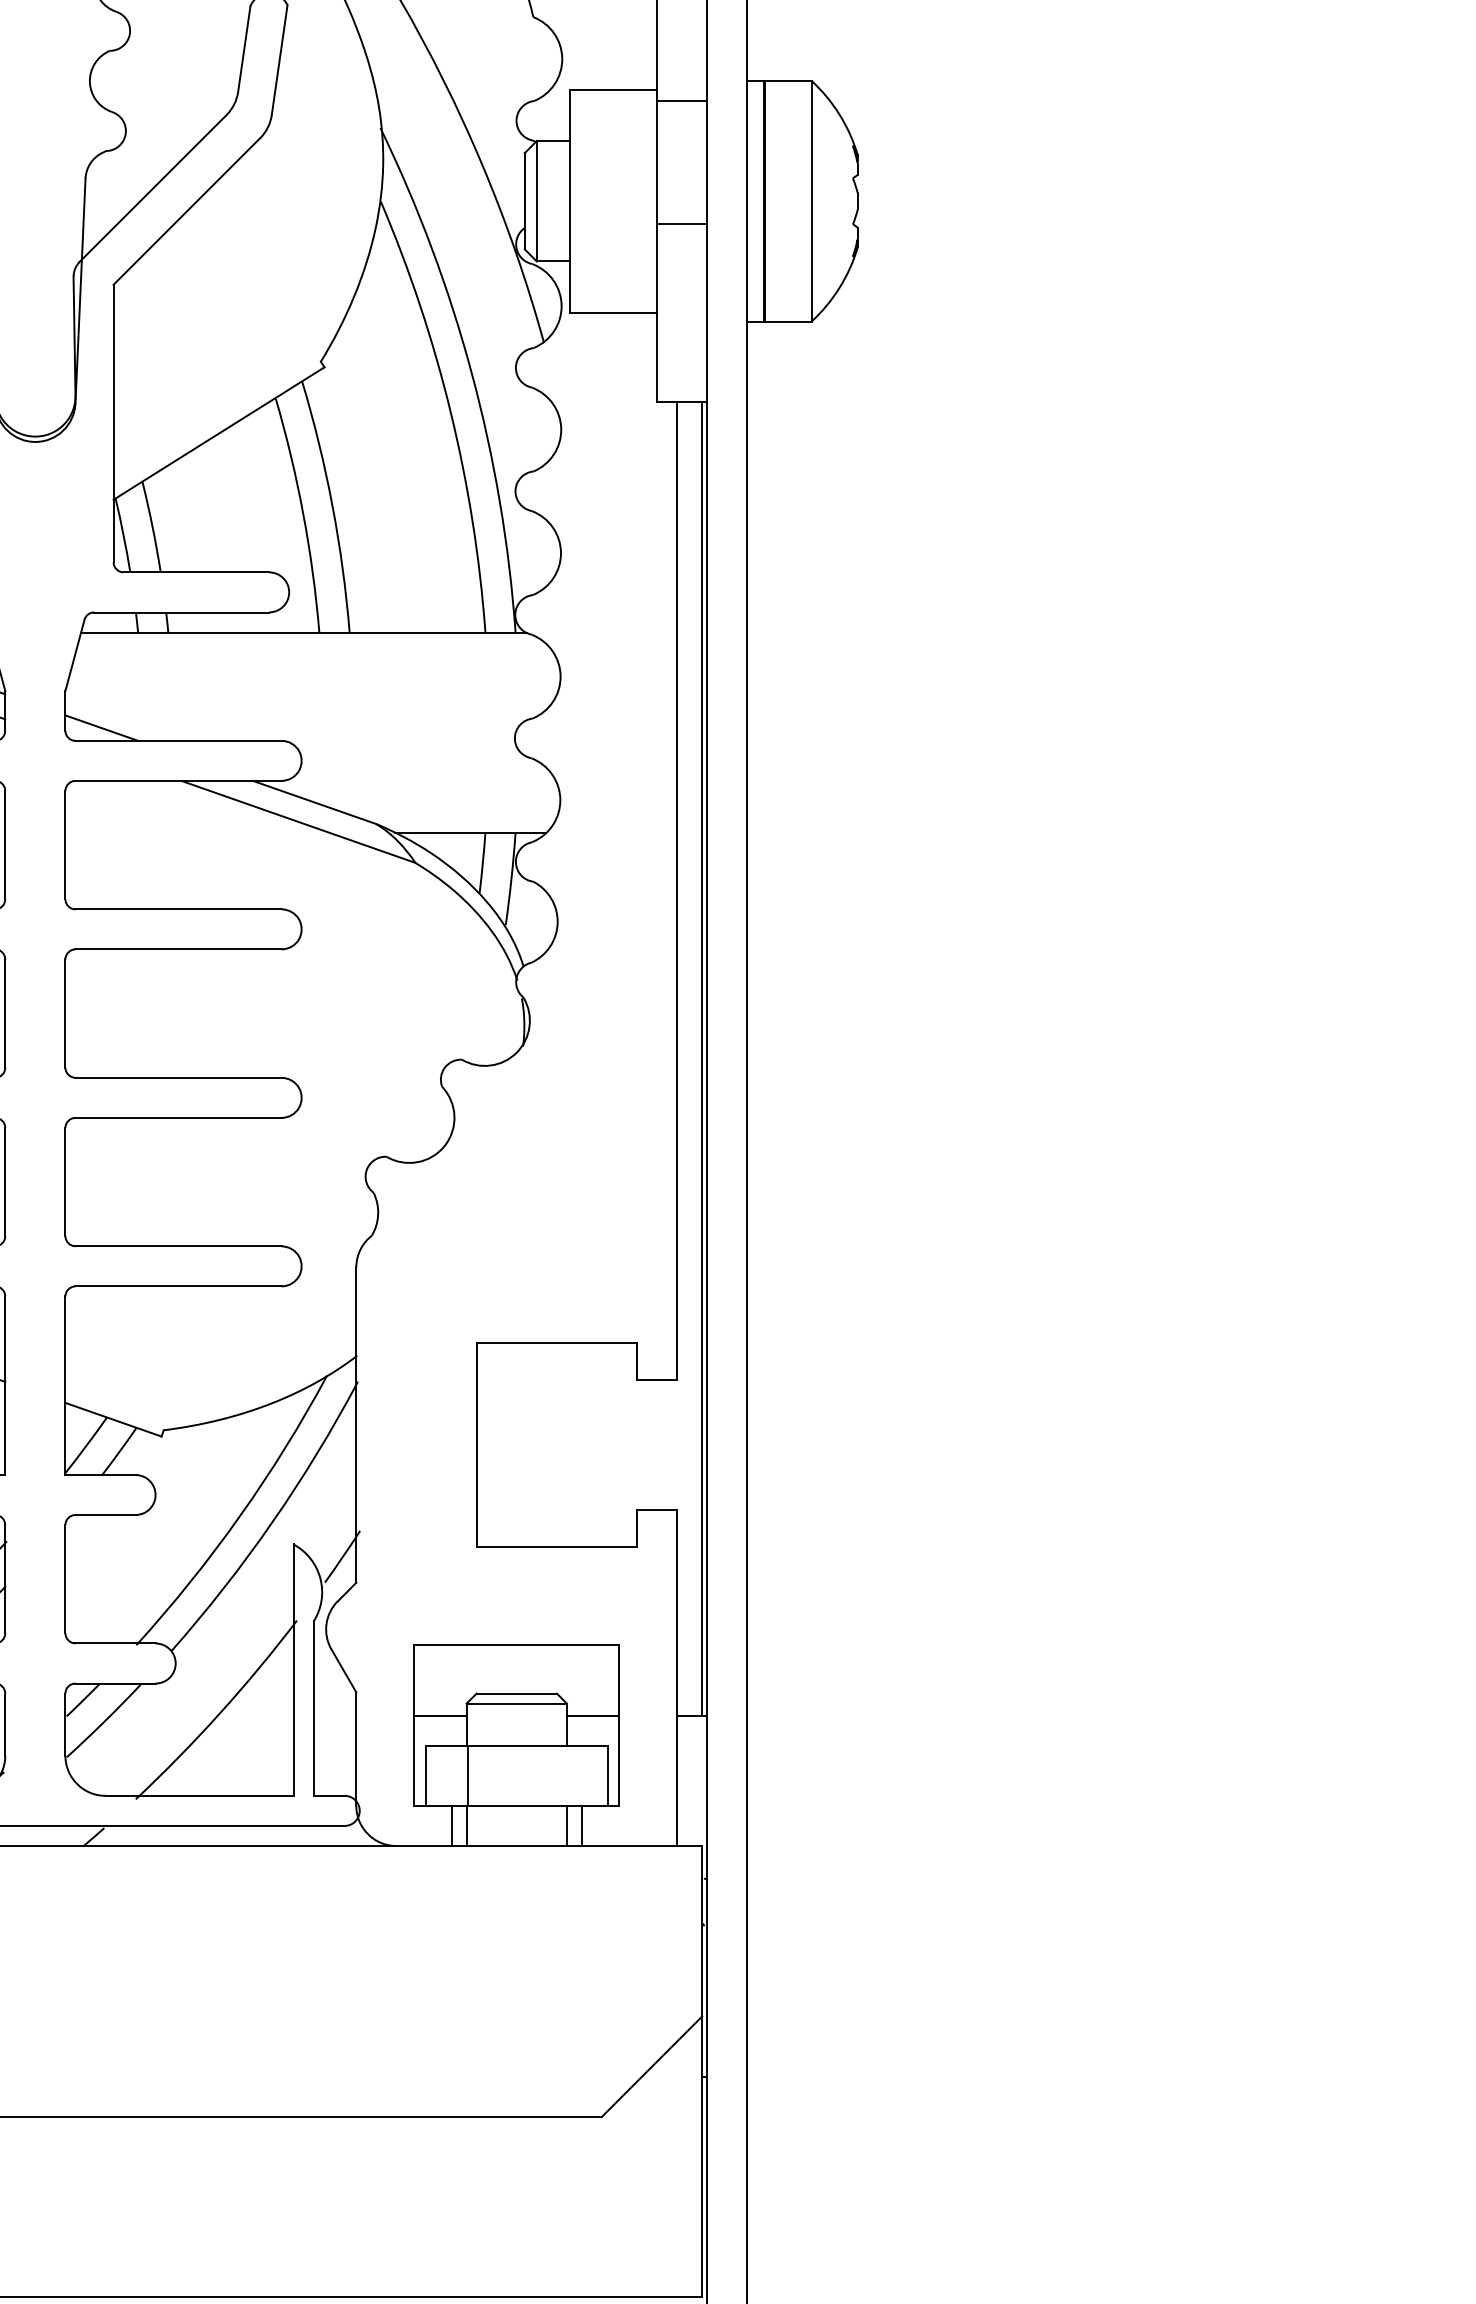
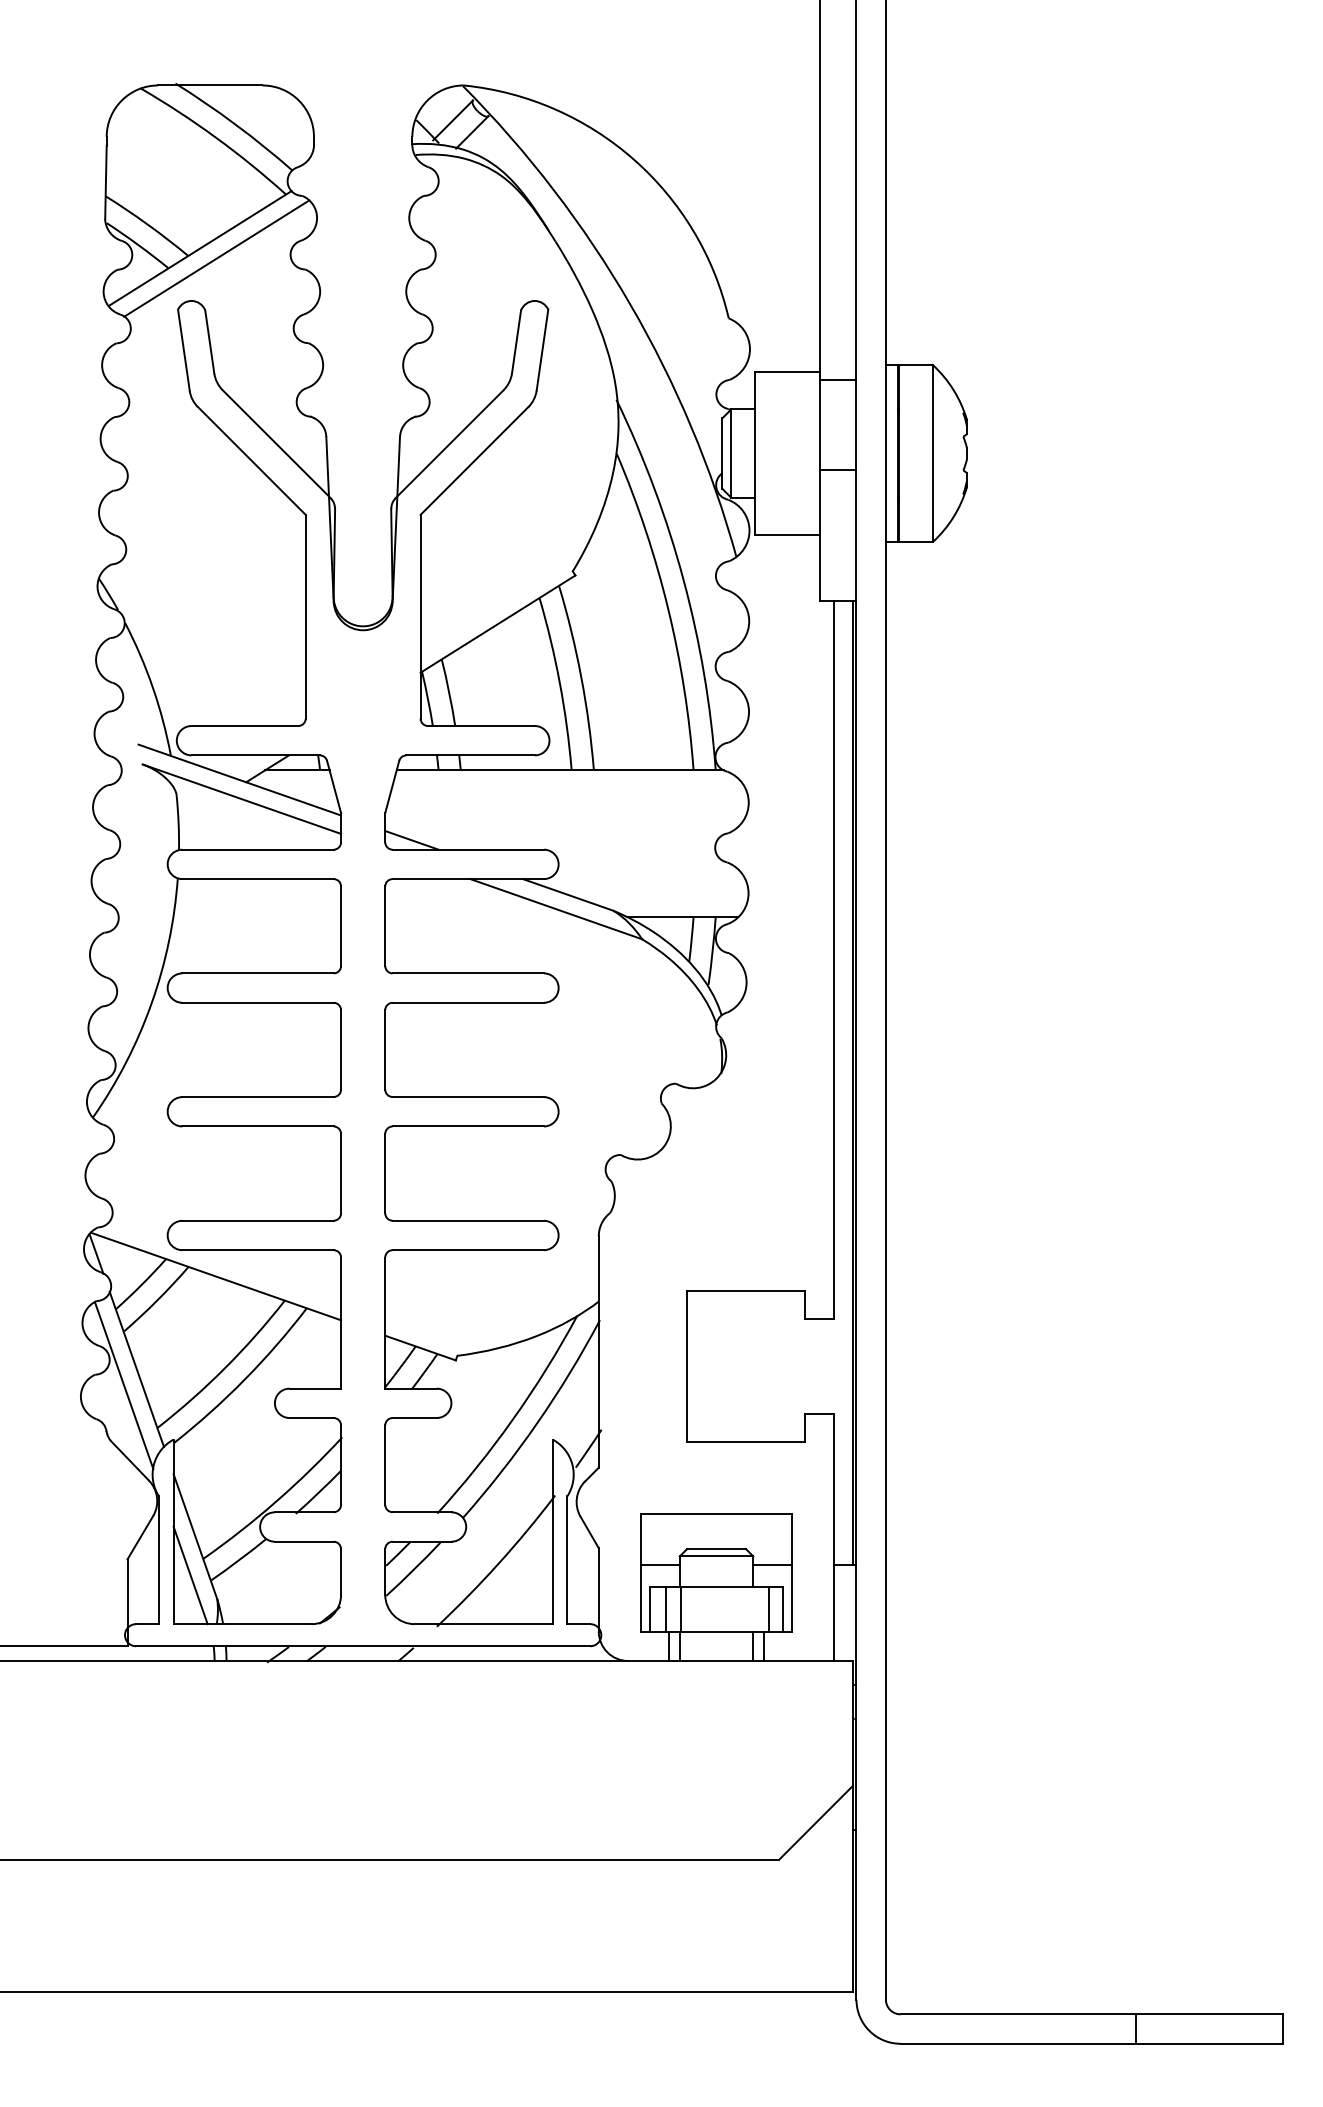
line: (447, 1775) -> (665, 1609), added
line: (587, 1775) -> (768, 1609), added

